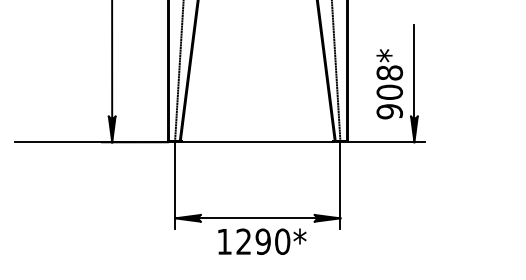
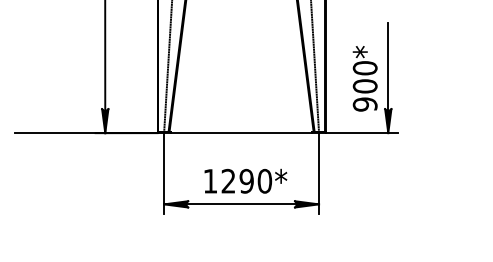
text: (390, 73) -> (365, 68), 908* -> 900*
text: (261, 240) -> (245, 180), moved

